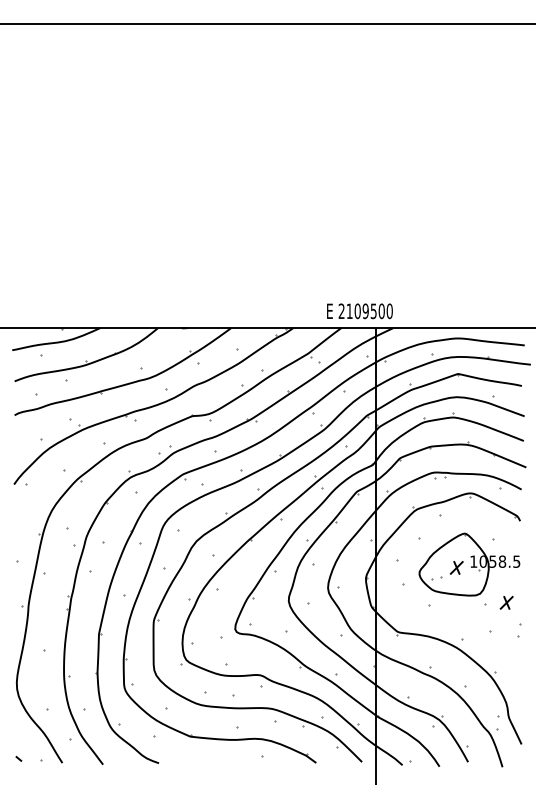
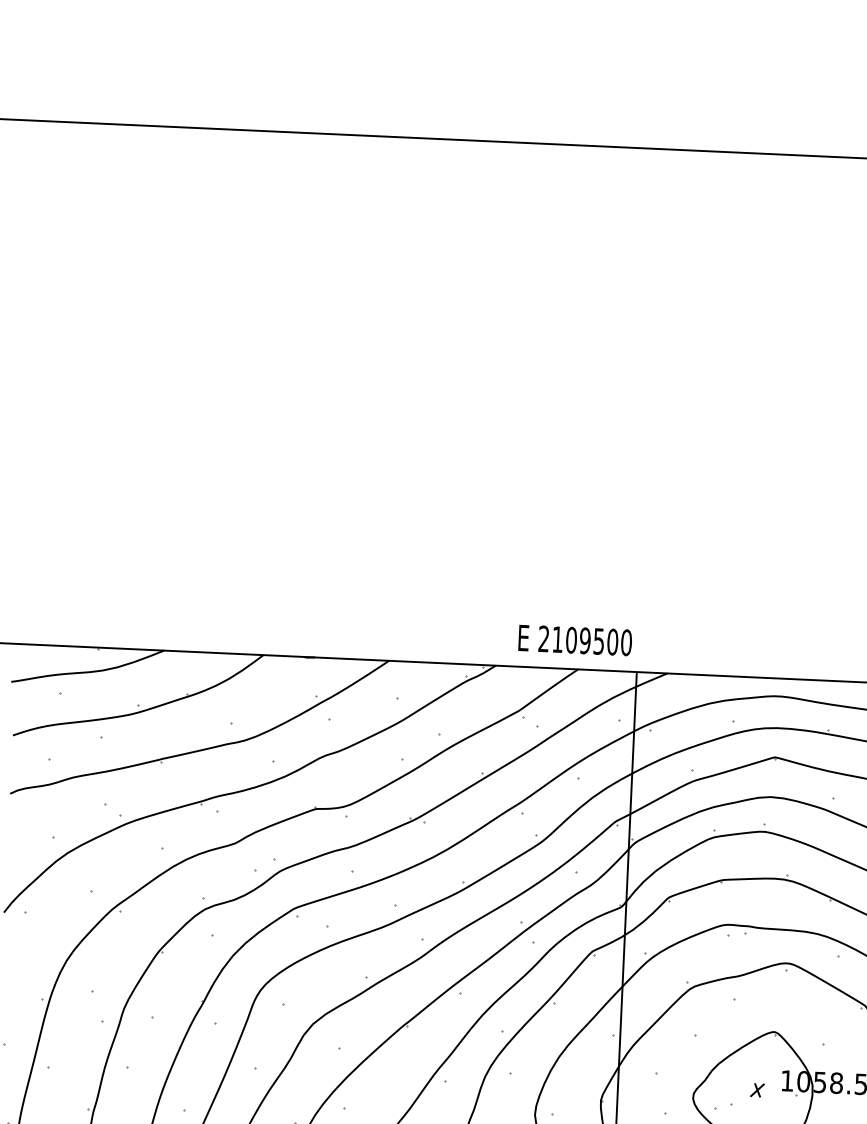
text: (359, 311) -> (574, 640), moved
part: (456, 567) -> (757, 1089), size x0.6

